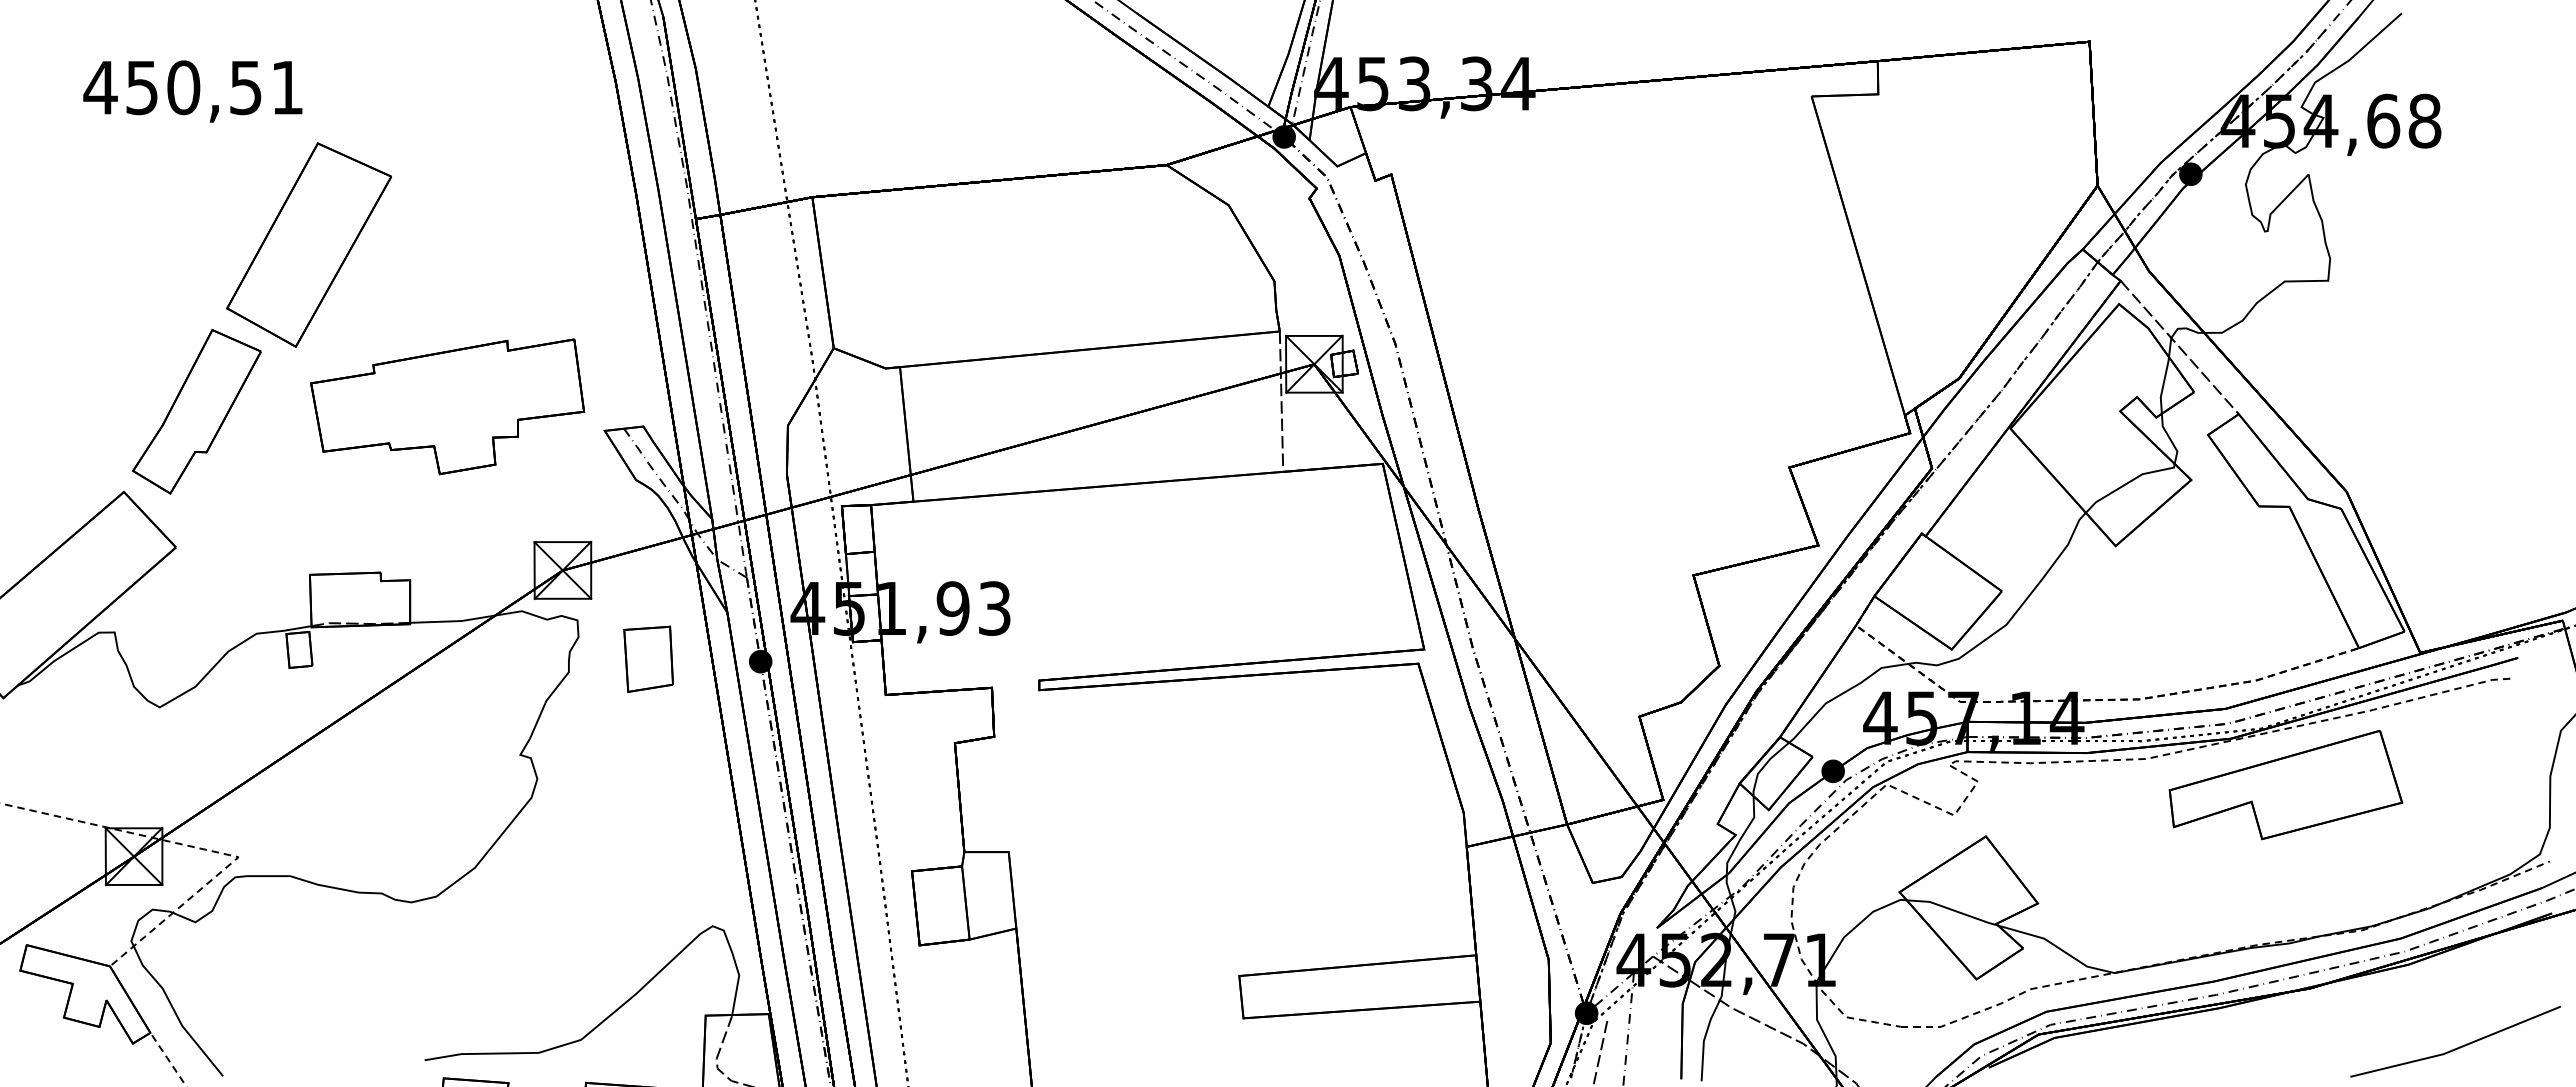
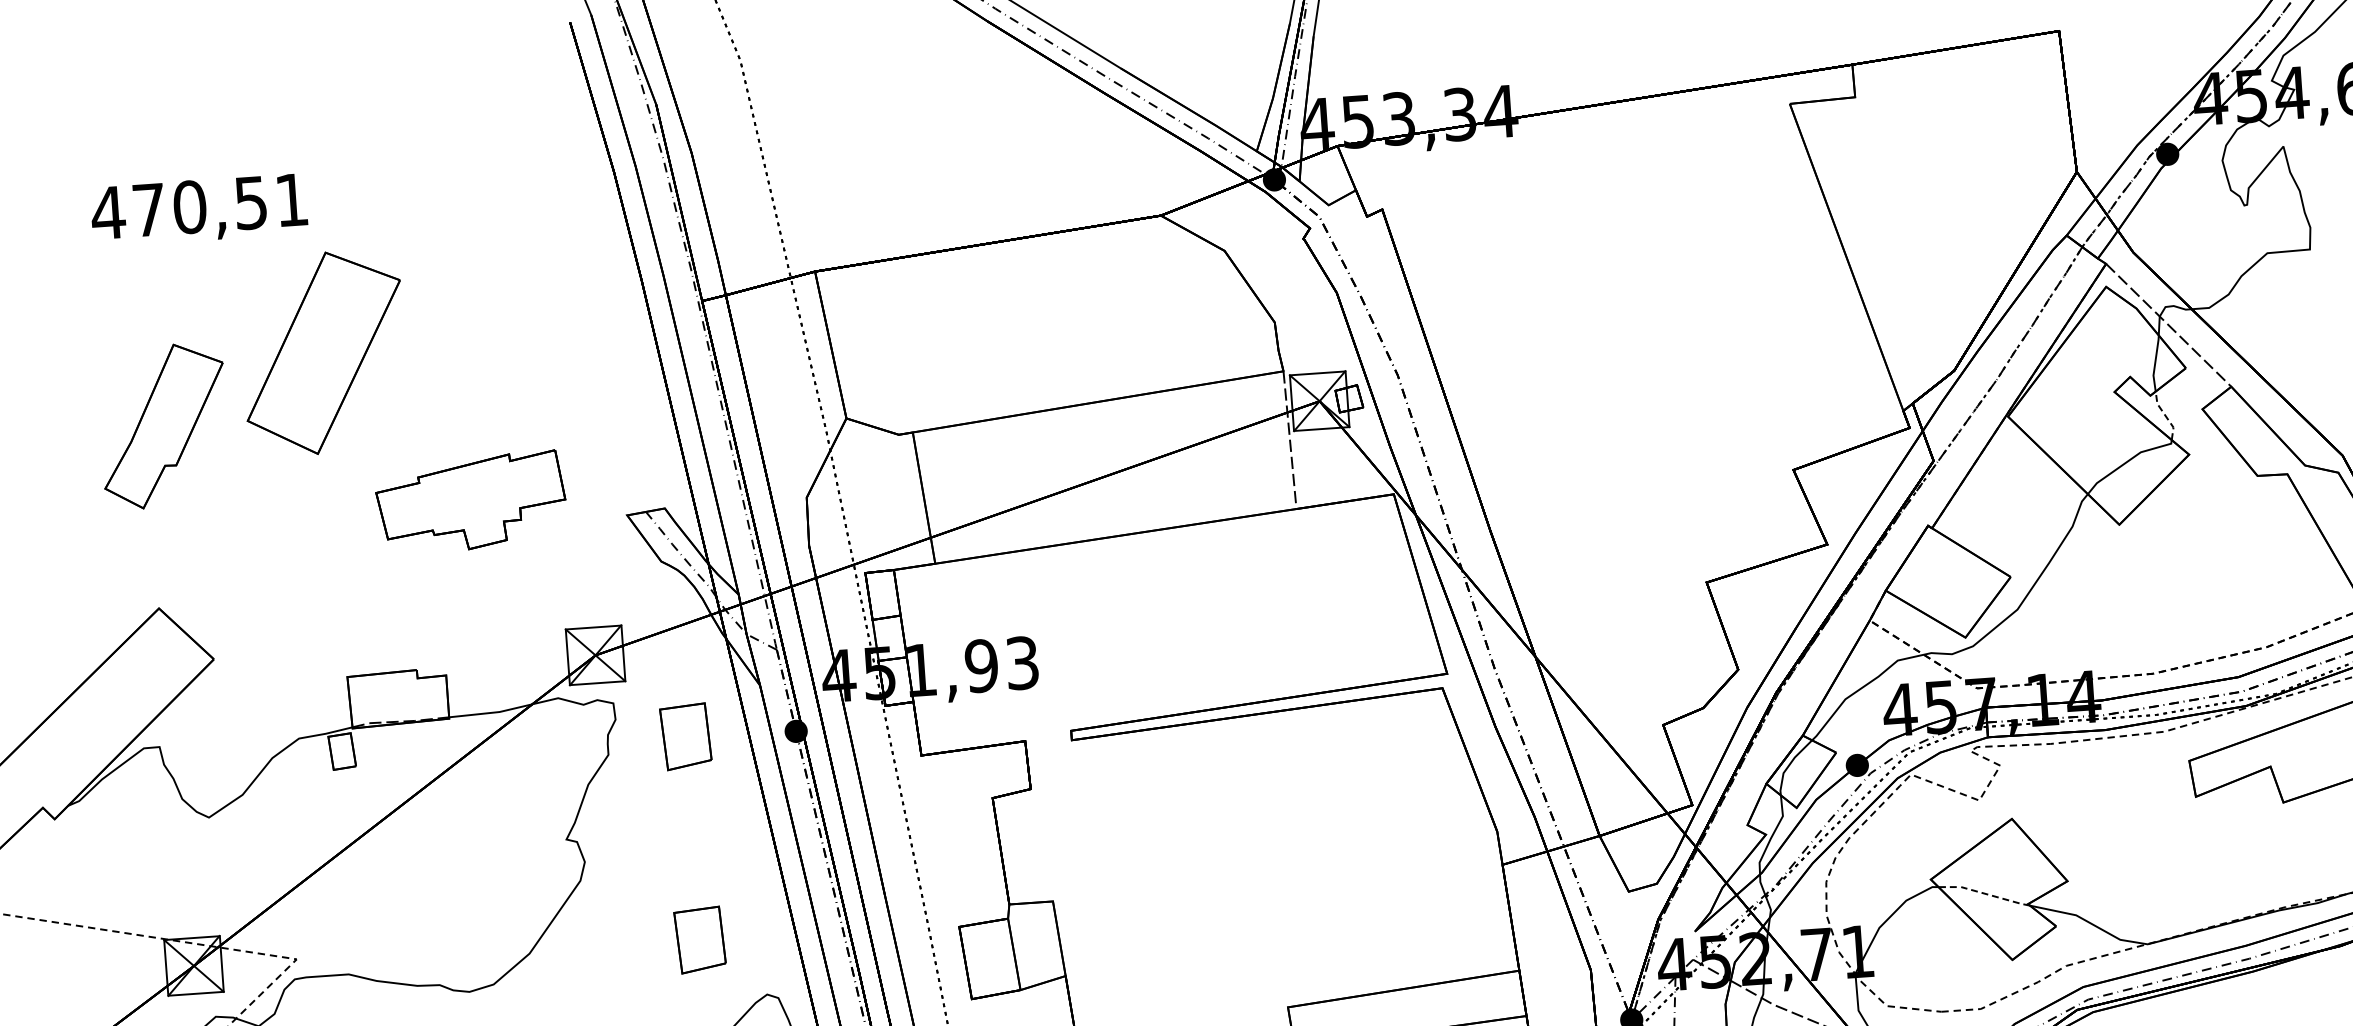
text: (141, 88) -> (148, 210), 450,51 -> 470,51
part: (447, 406) -> (470, 502), size x0.7
part: (196, 411) -> (163, 425), moved
line: (2170, 438) -> (2165, 415), solid -> dashed
part: (648, 865) -> (699, 939), added
line: (1952, 909) -> (1984, 892), solid -> dashed

